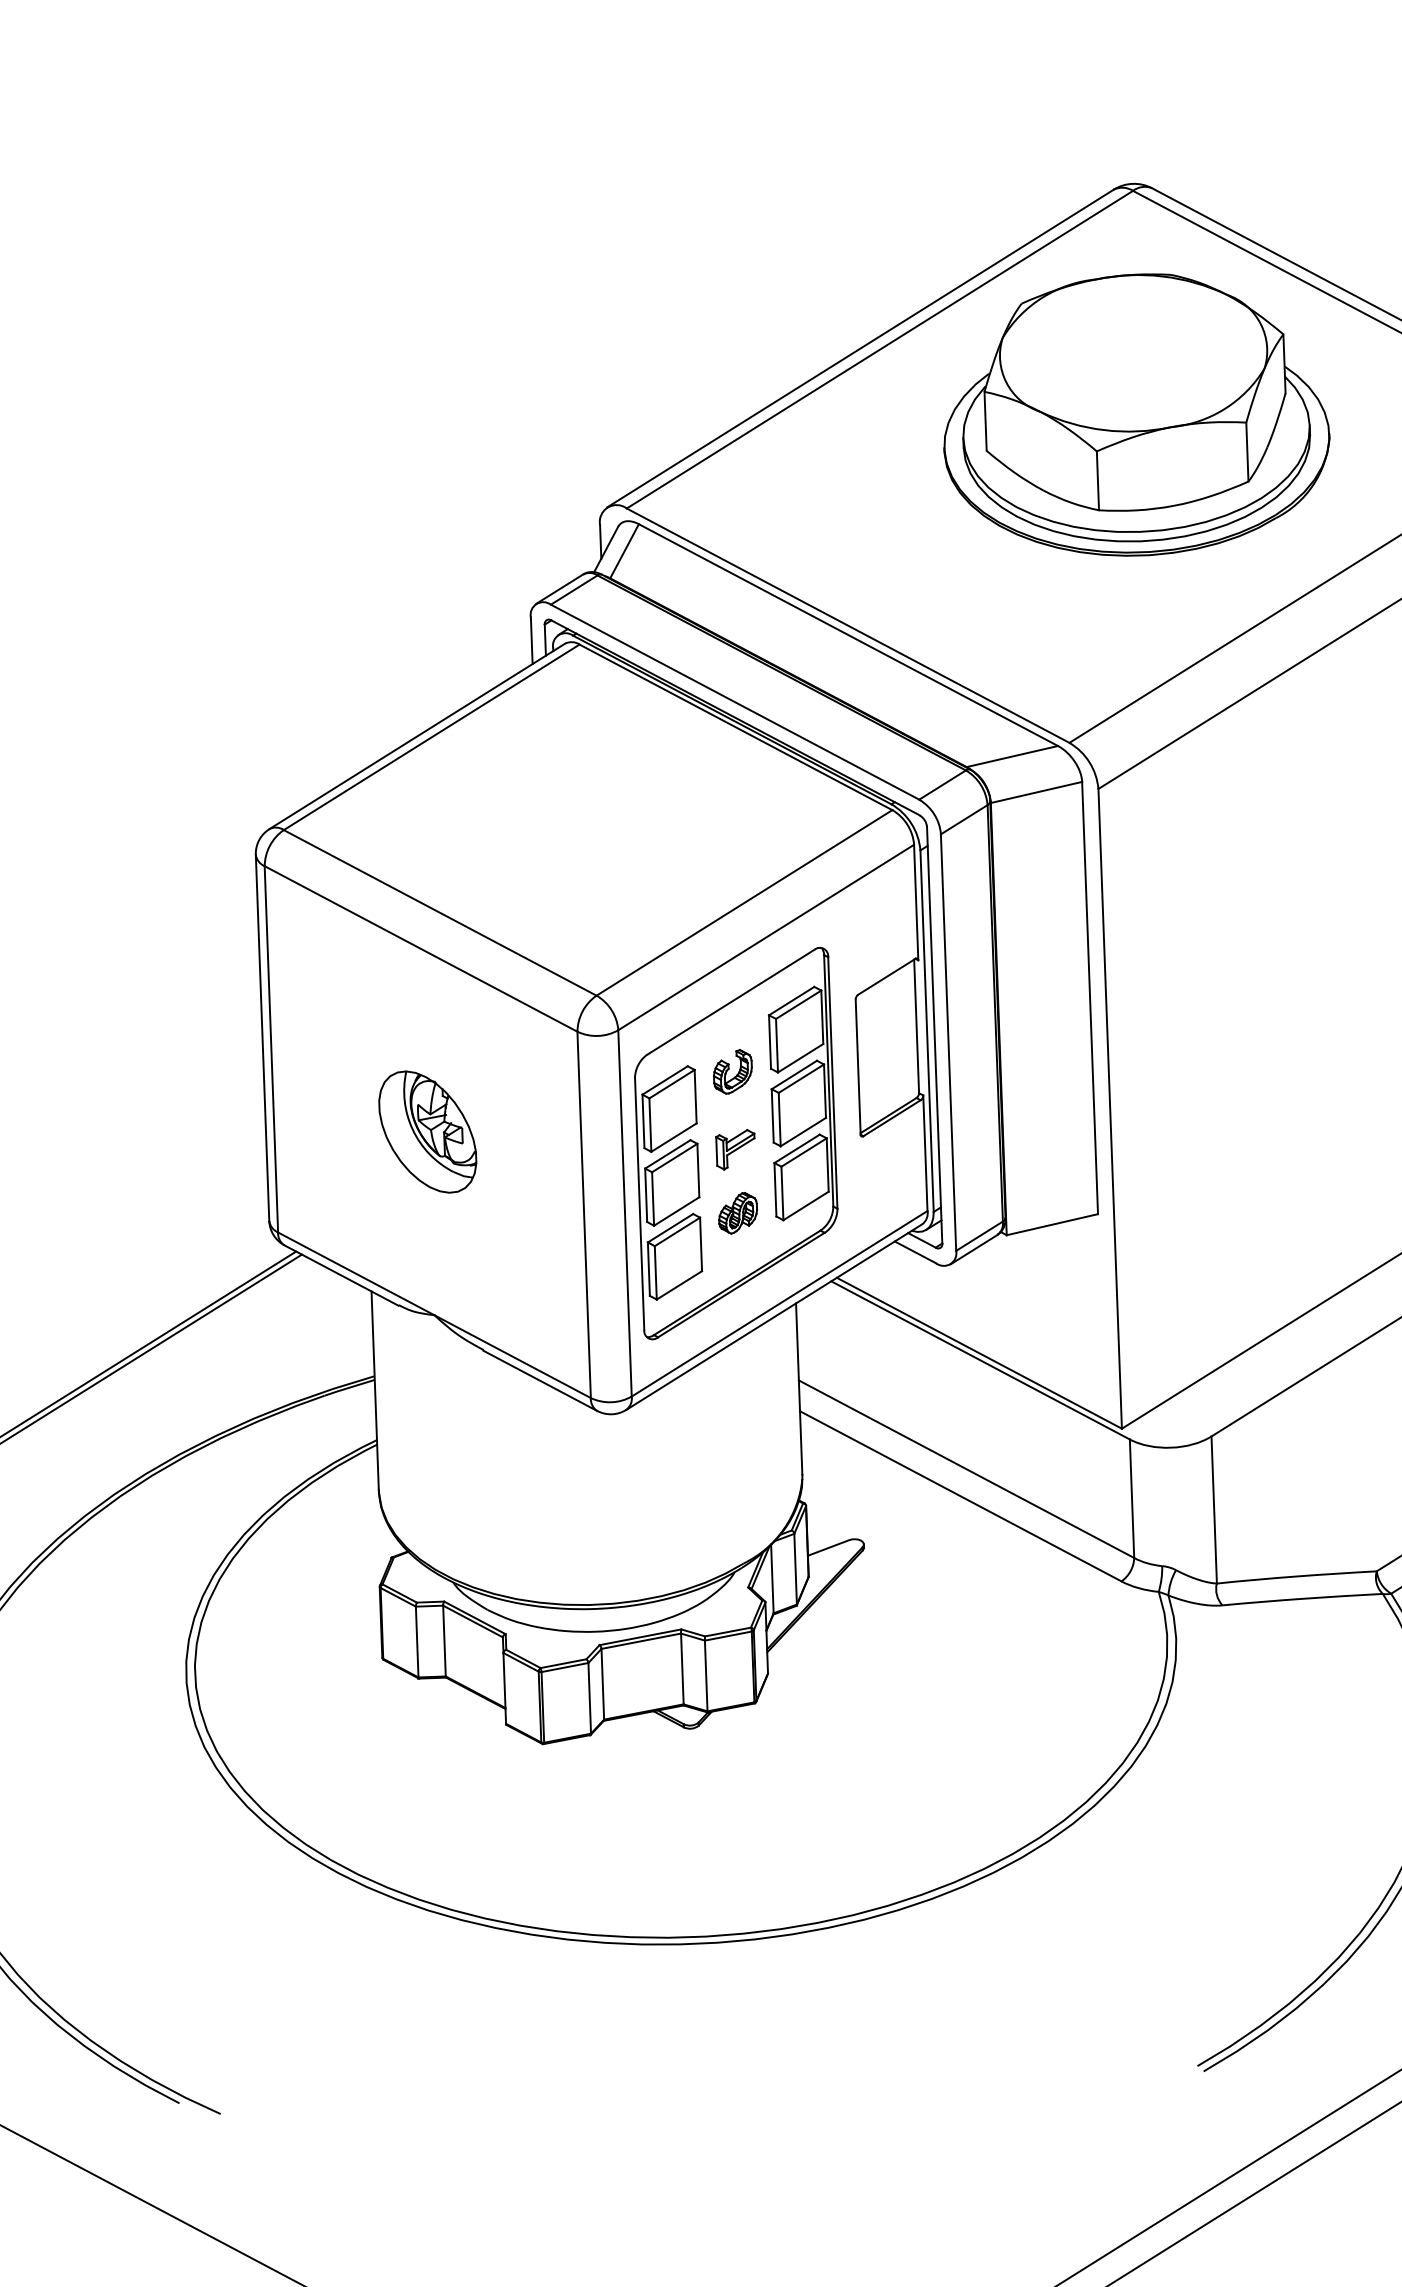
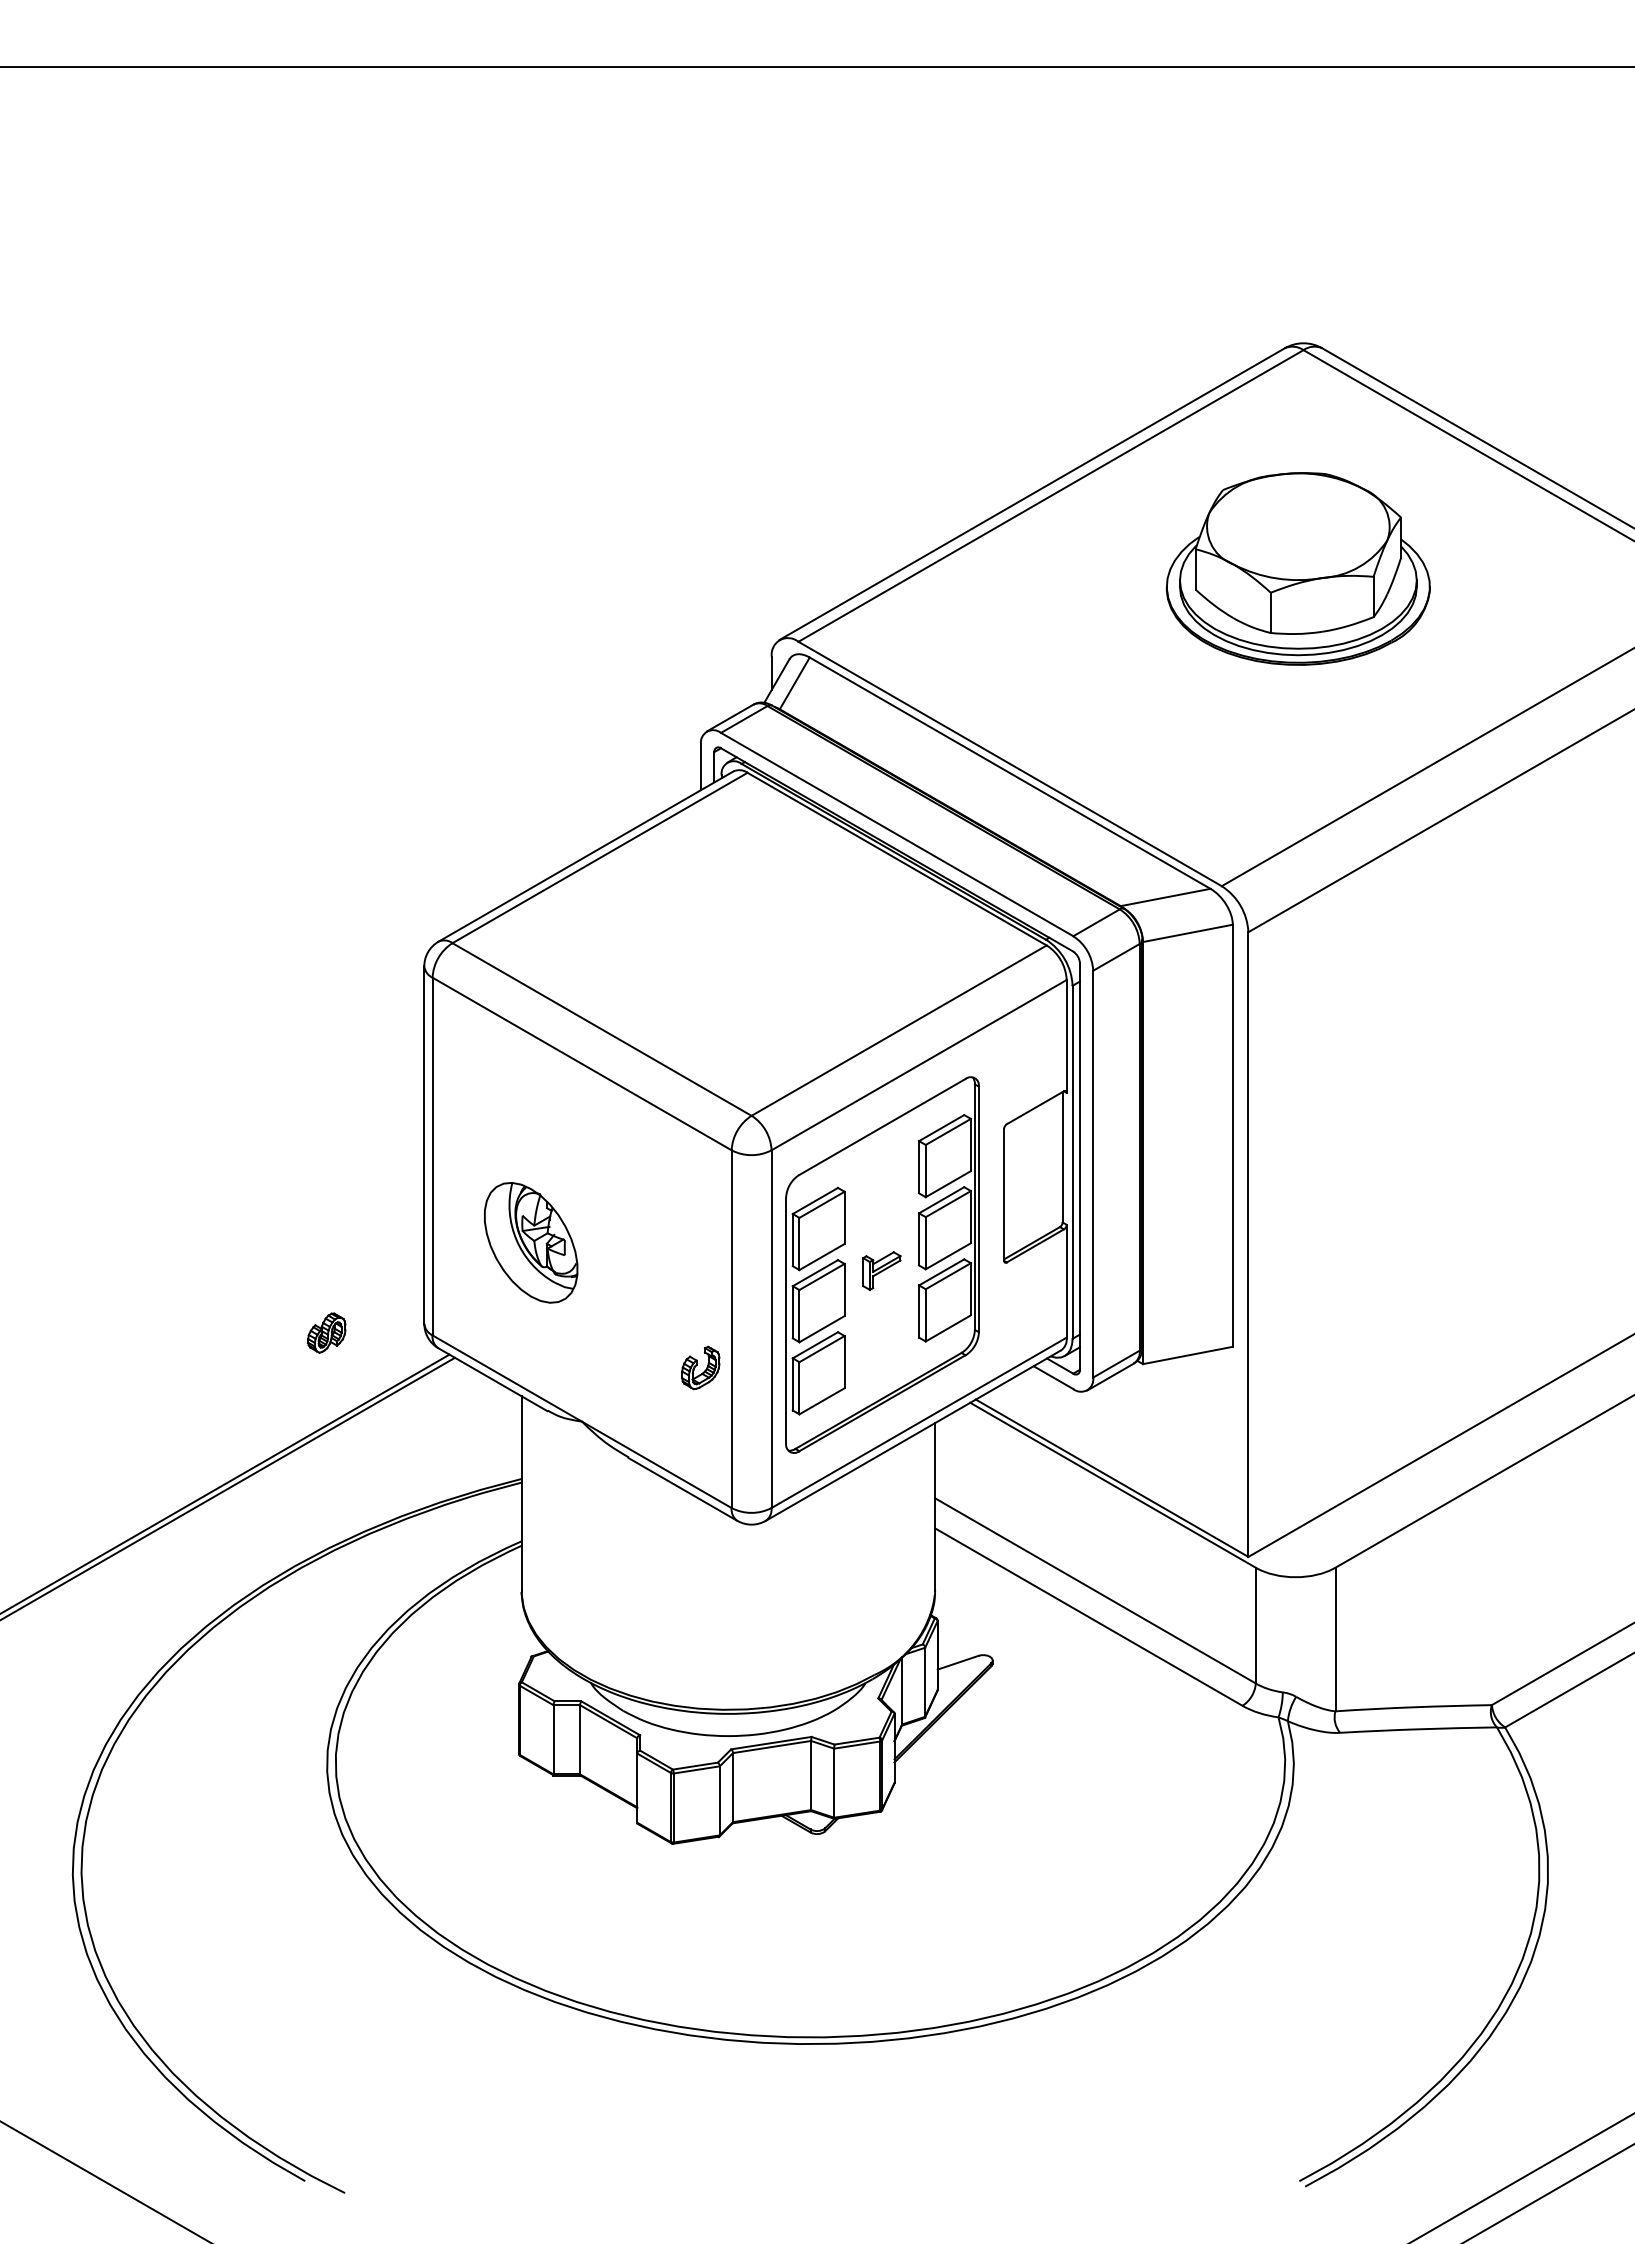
part: (1136, 414) -> (1298, 568), size x0.7
part: (732, 1071) -> (700, 1367), moved
part: (428, 1131) -> (531, 1242), moved
part: (737, 1212) -> (326, 1332), moved

